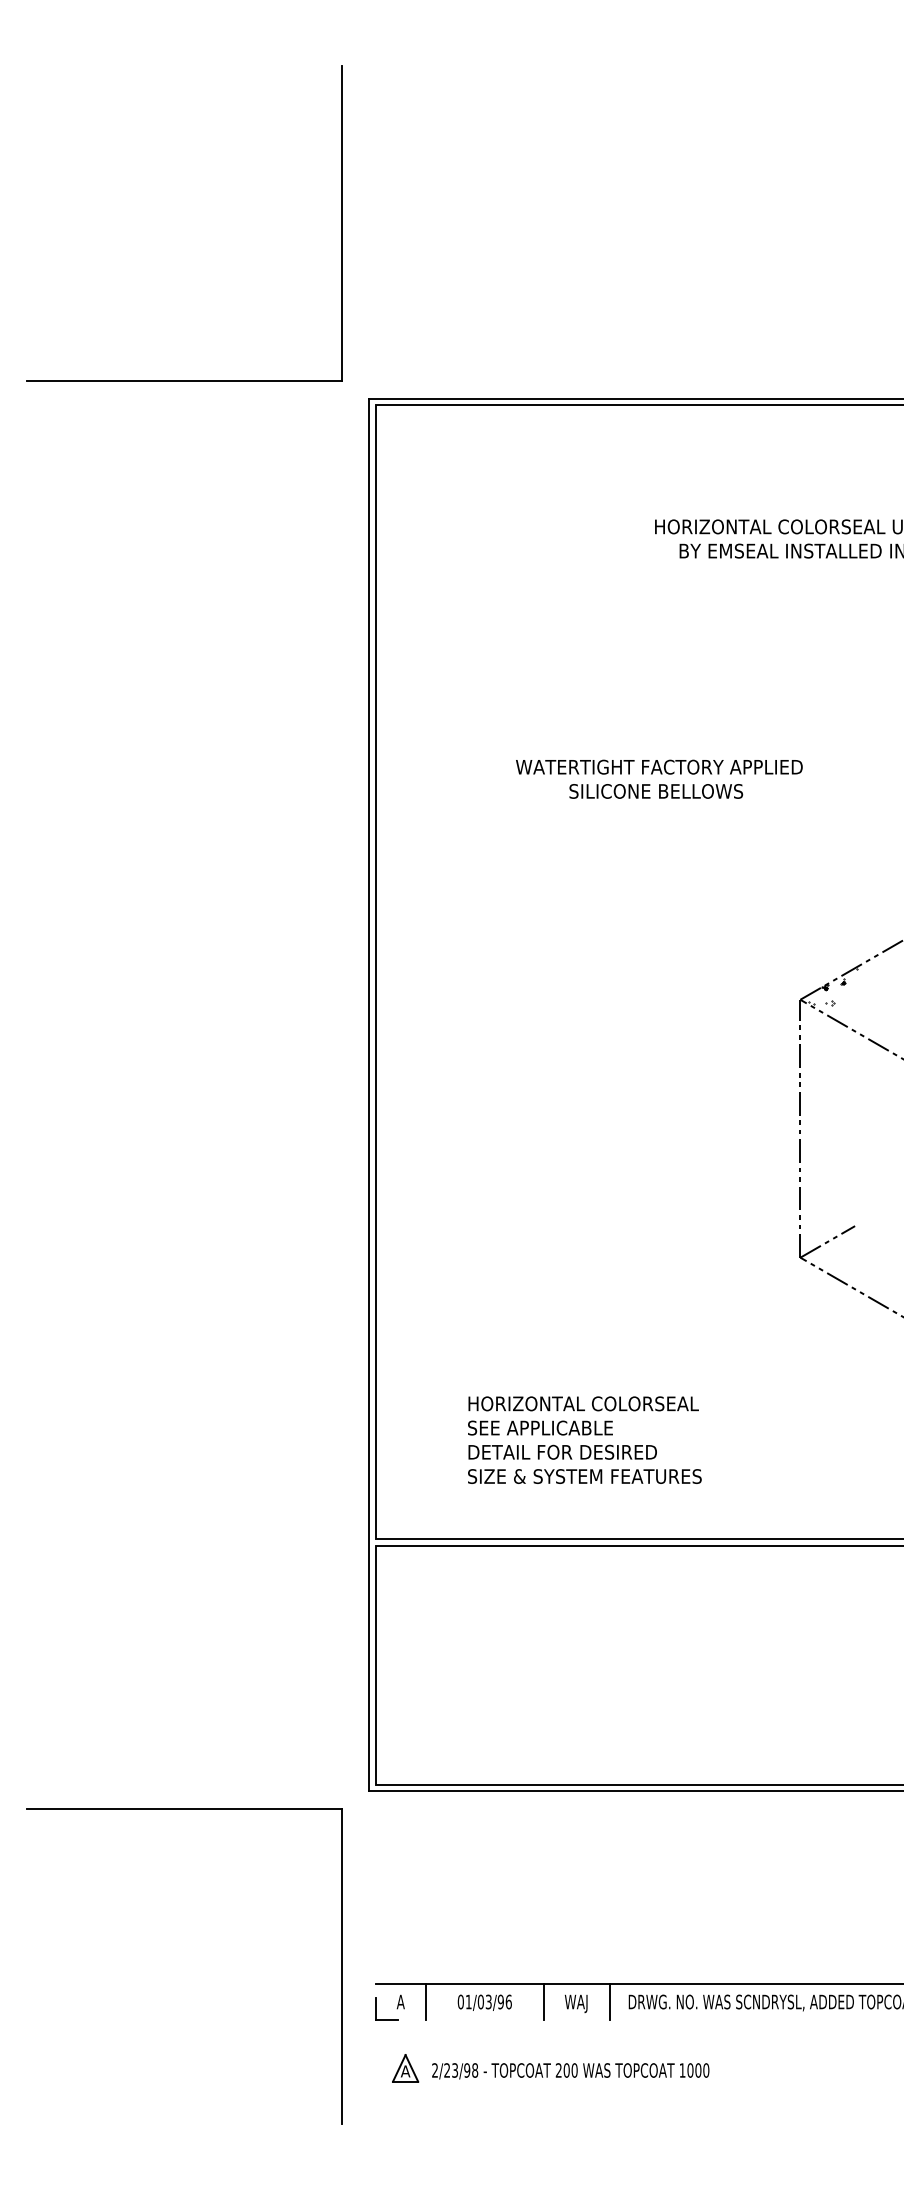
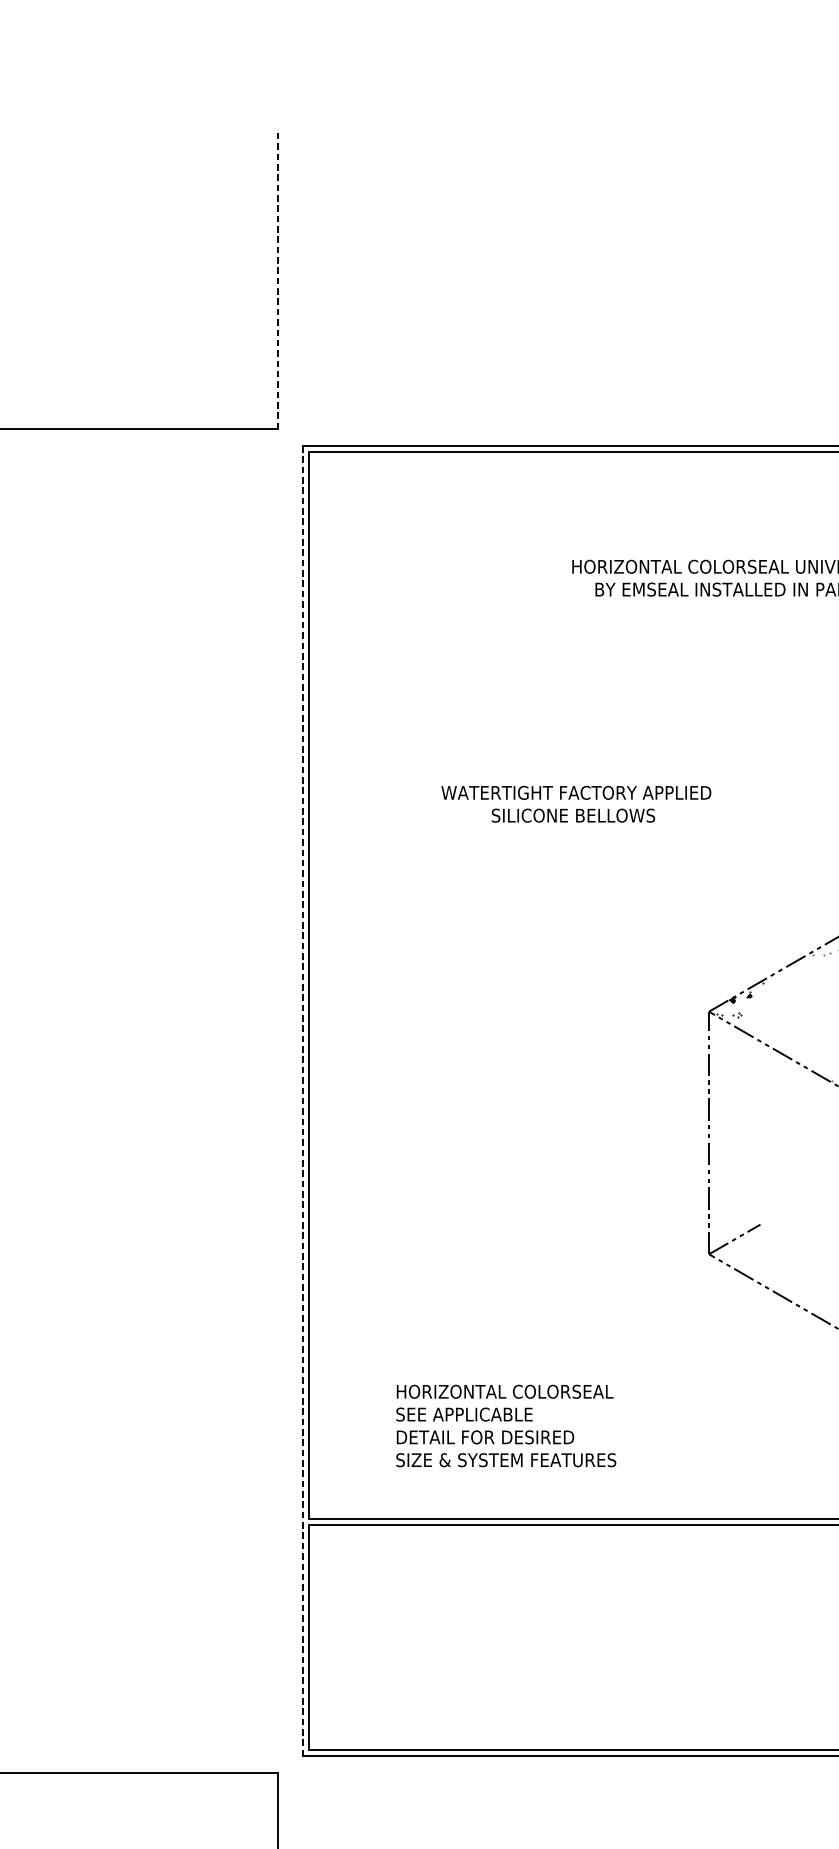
line: (341, 222) -> (277, 280), solid -> dashed
line: (368, 1094) -> (302, 1100), solid -> dashed

